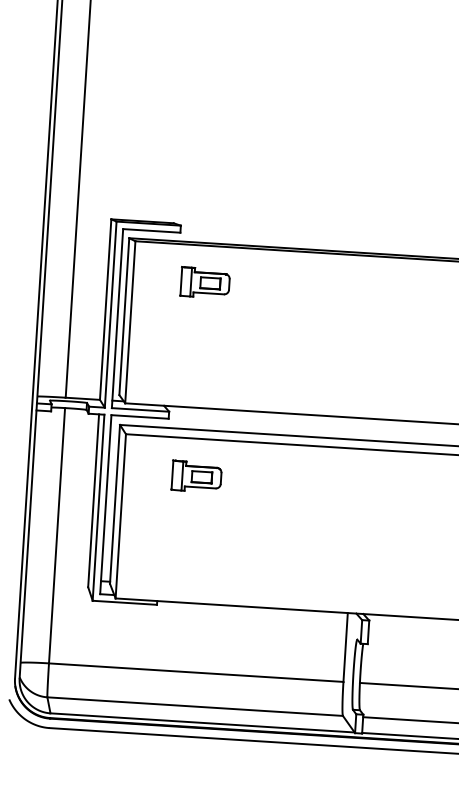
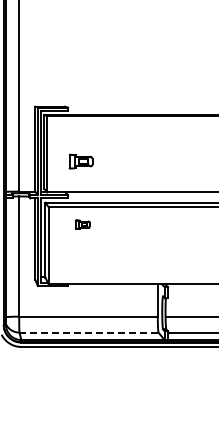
part: (203, 282) -> (80, 161), moved
part: (195, 476) -> (82, 224), size x0.6
line: (196, 706) -> (89, 332), solid -> dashed

